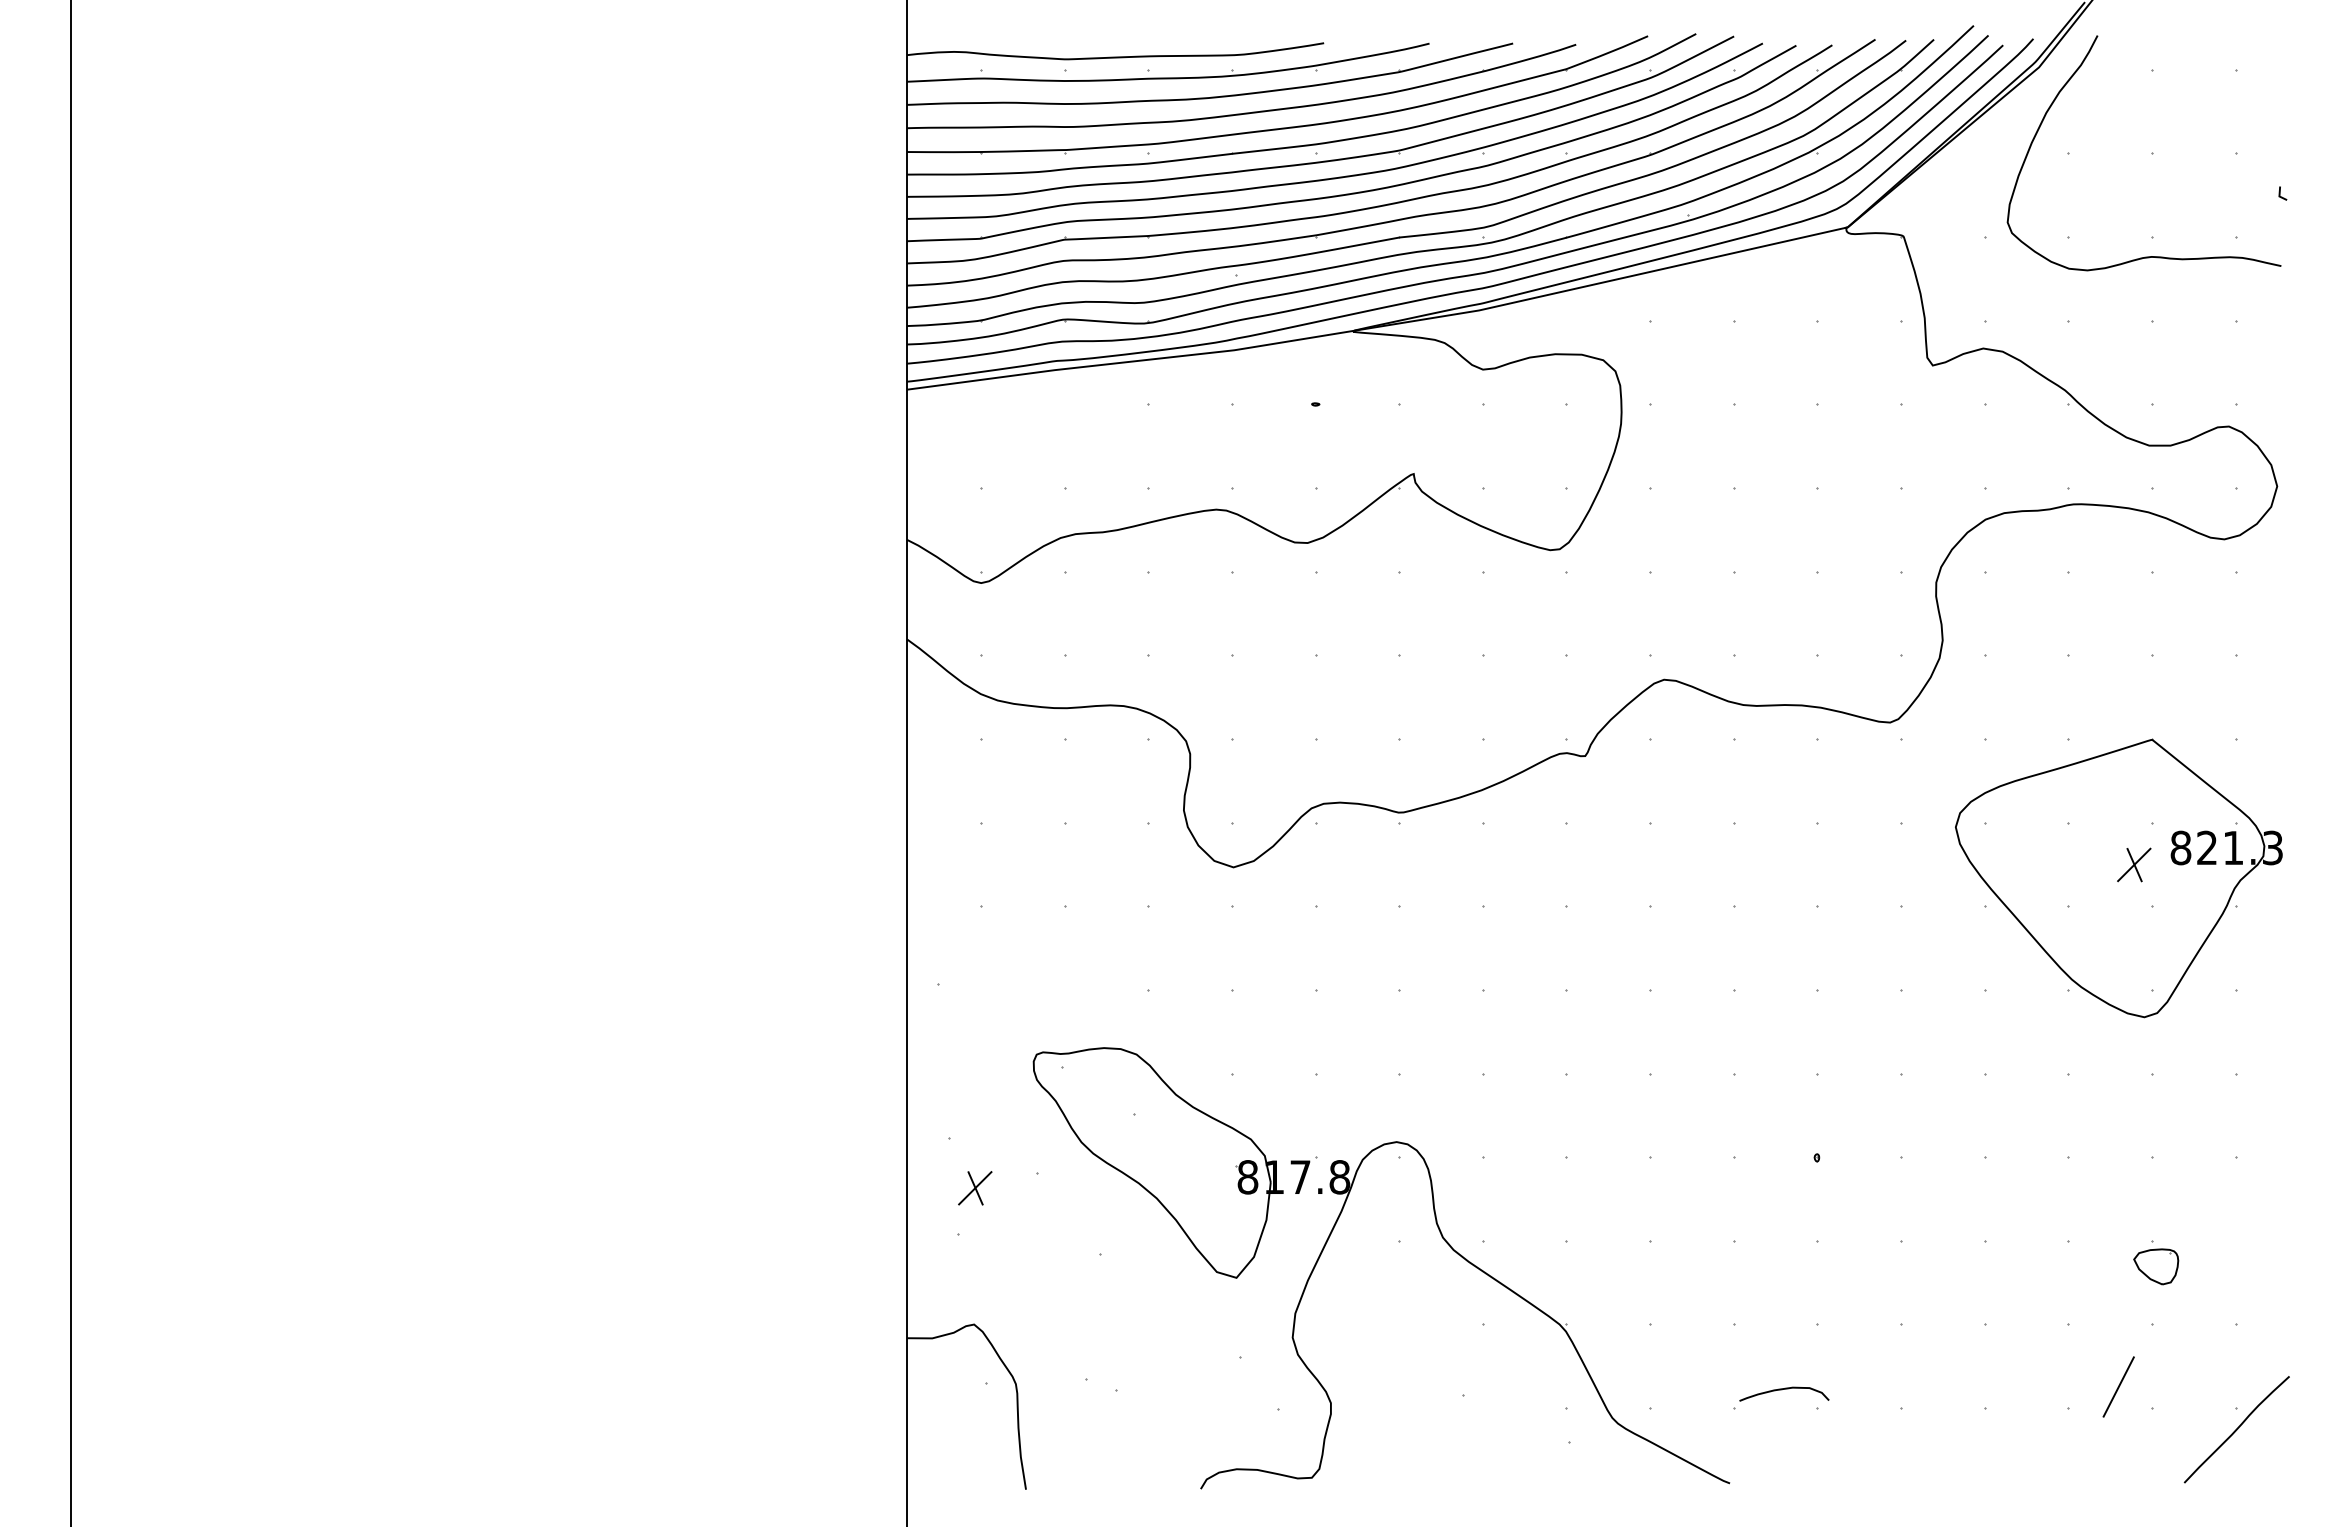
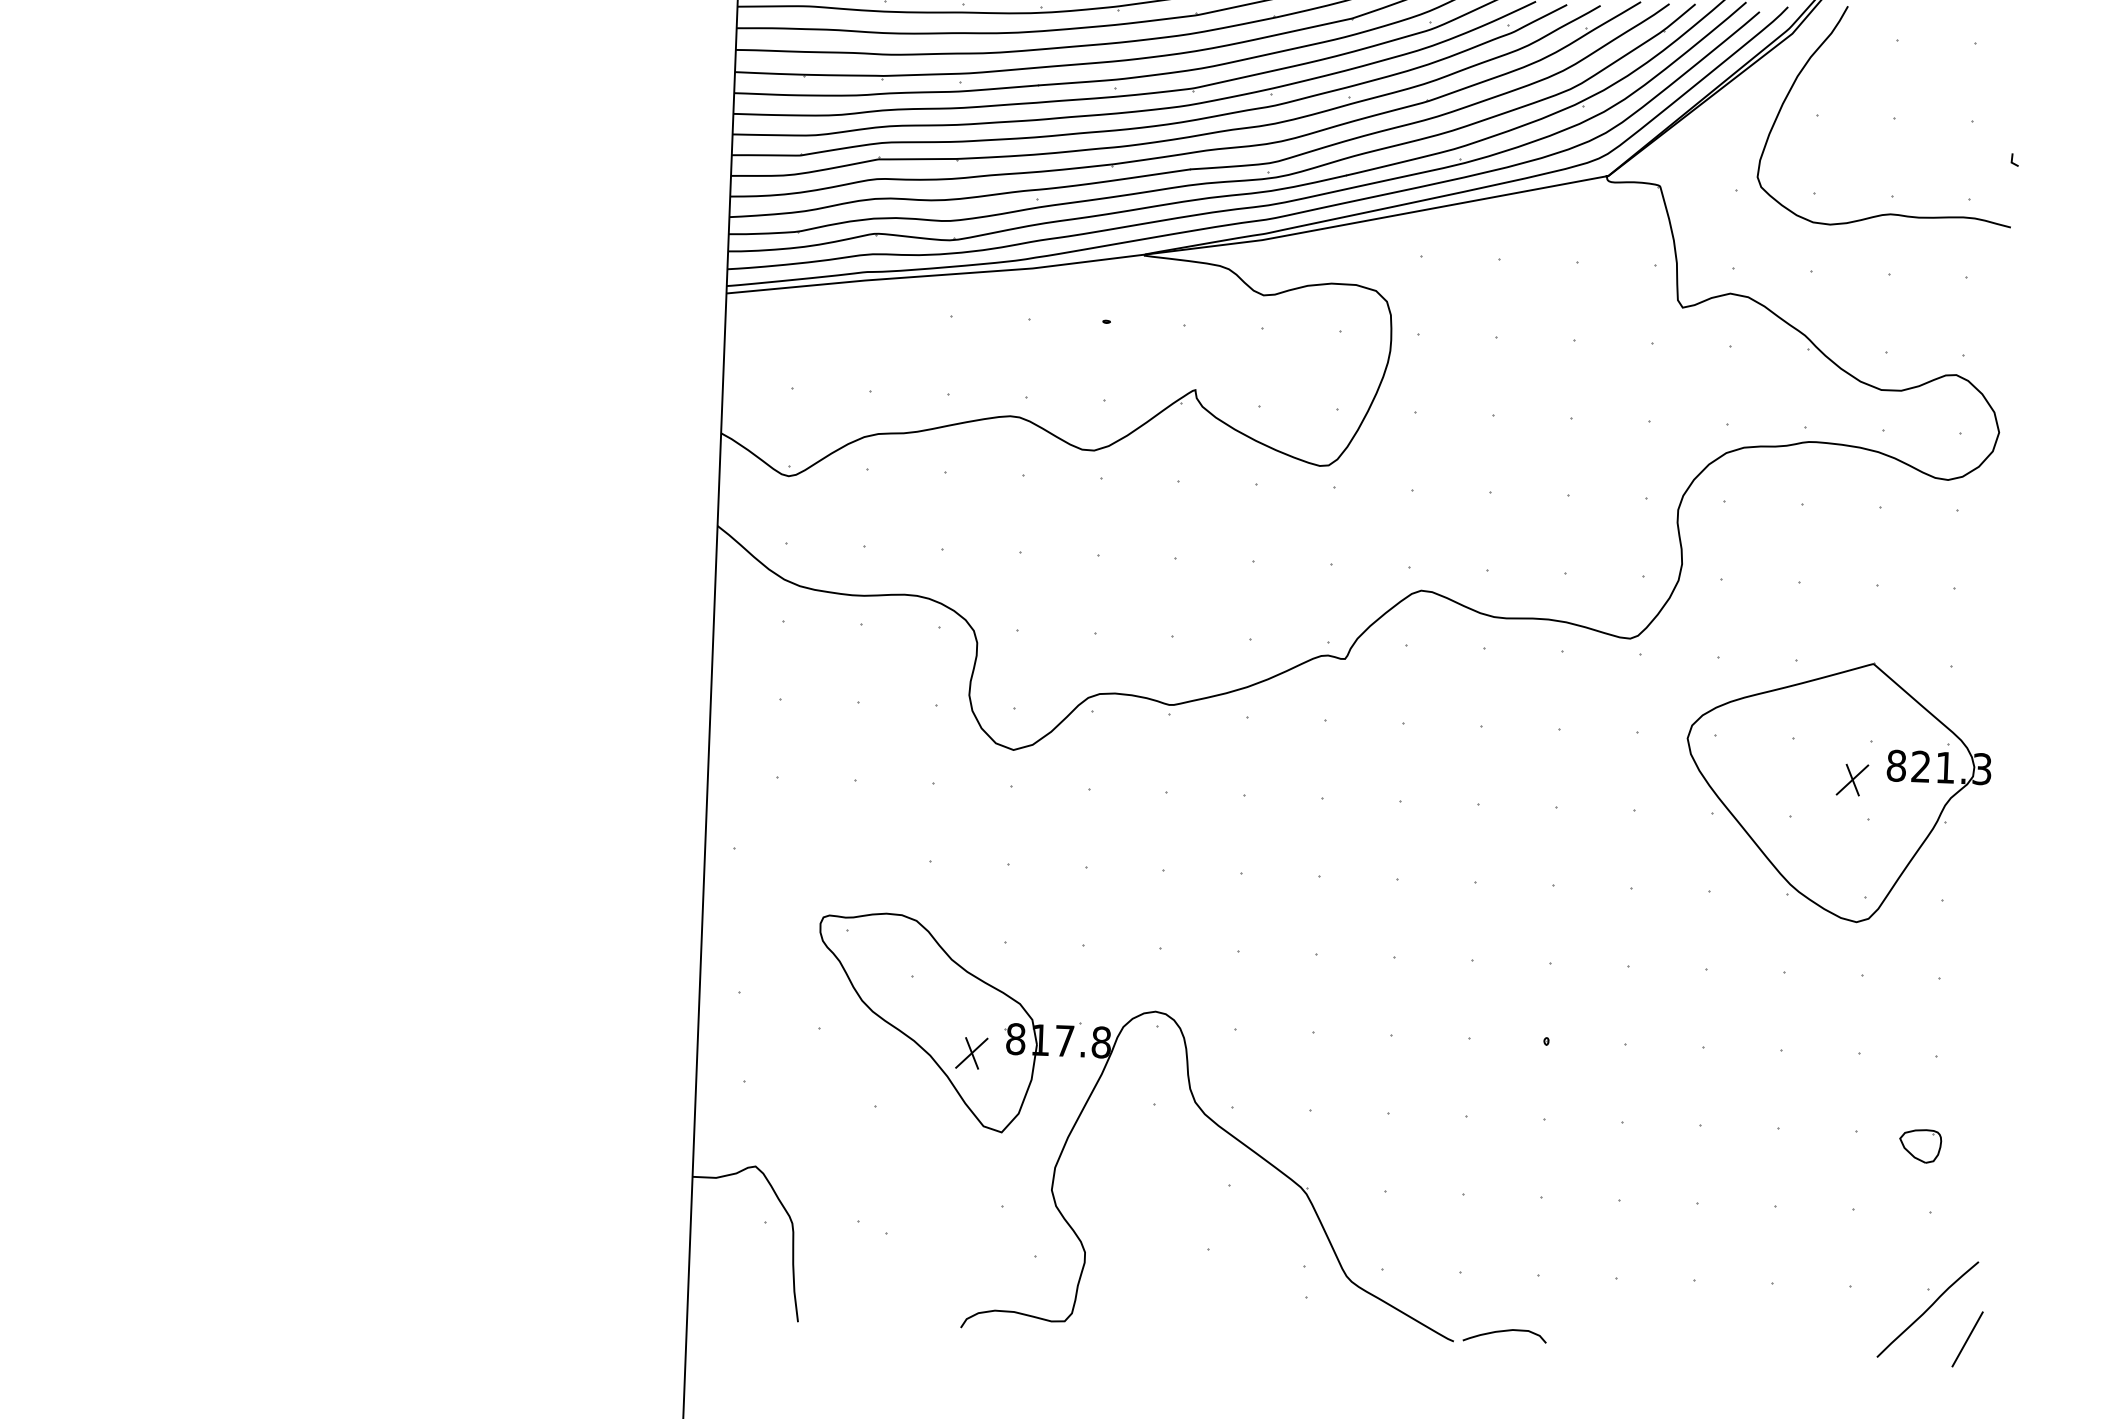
part: (975, 1188) -> (972, 1053), moved
part: (2156, 1266) -> (1920, 1145), moved
line: (2118, 1386) -> (1967, 1338), moved
curve: (1782, 1390) -> (1503, 1332), moved

